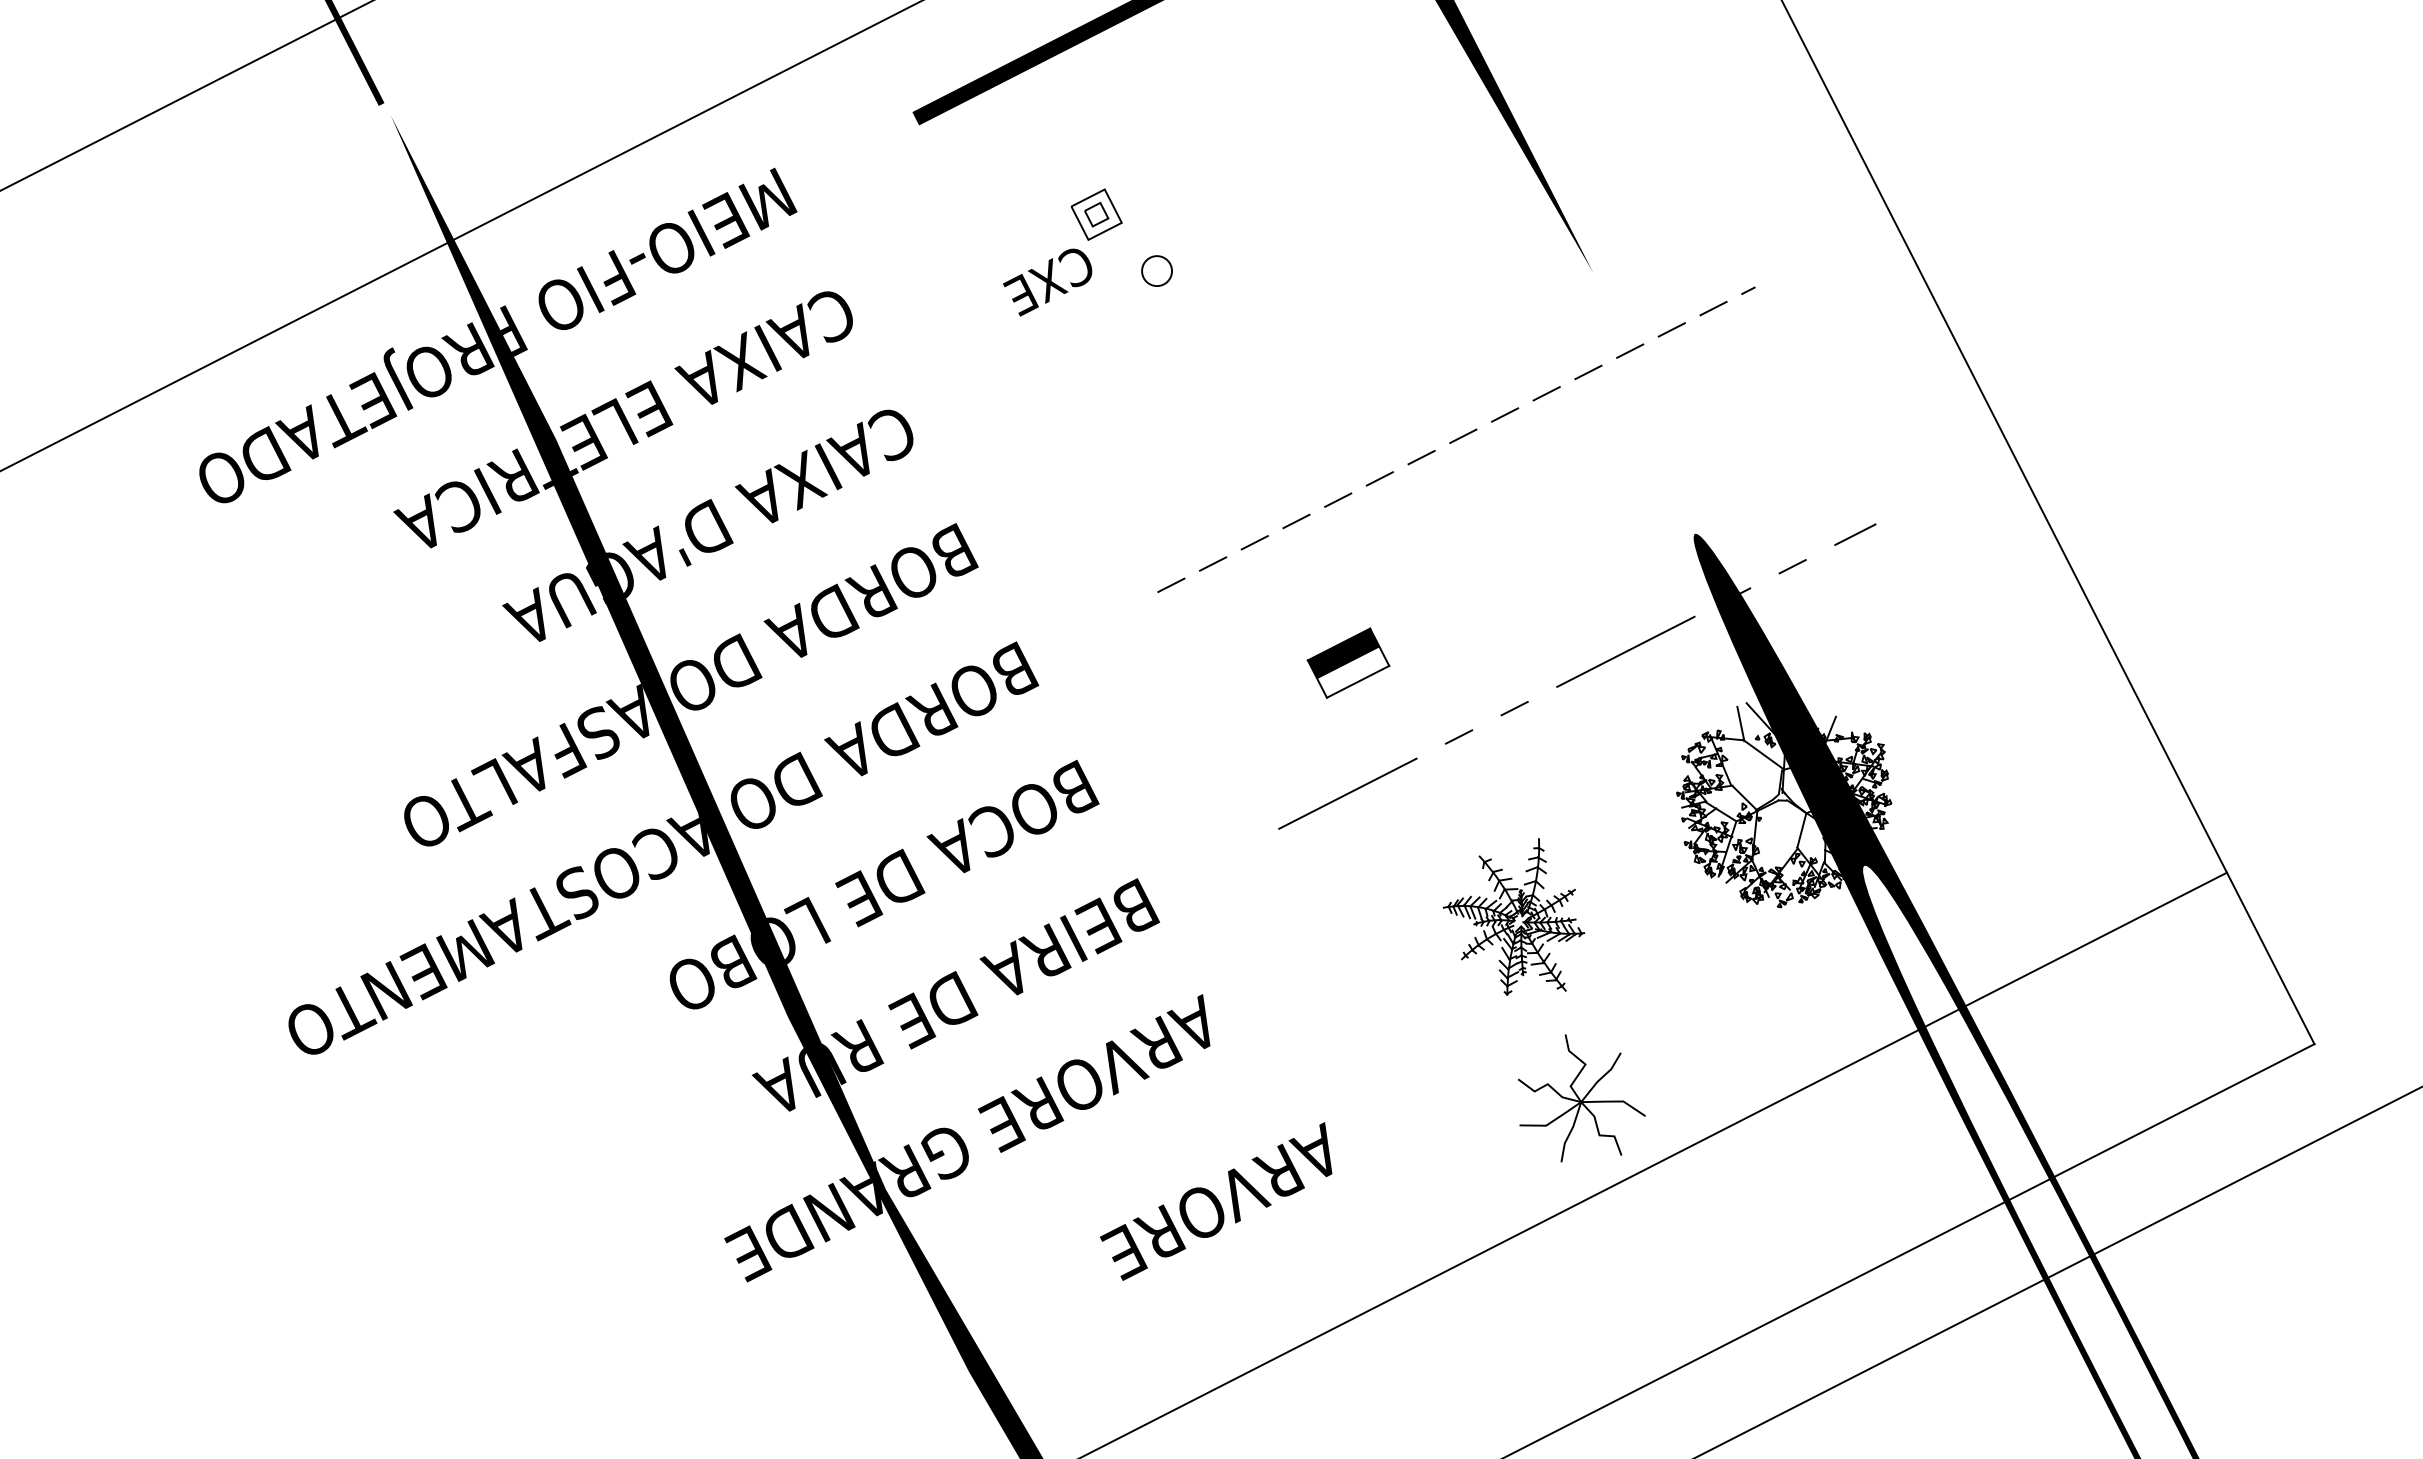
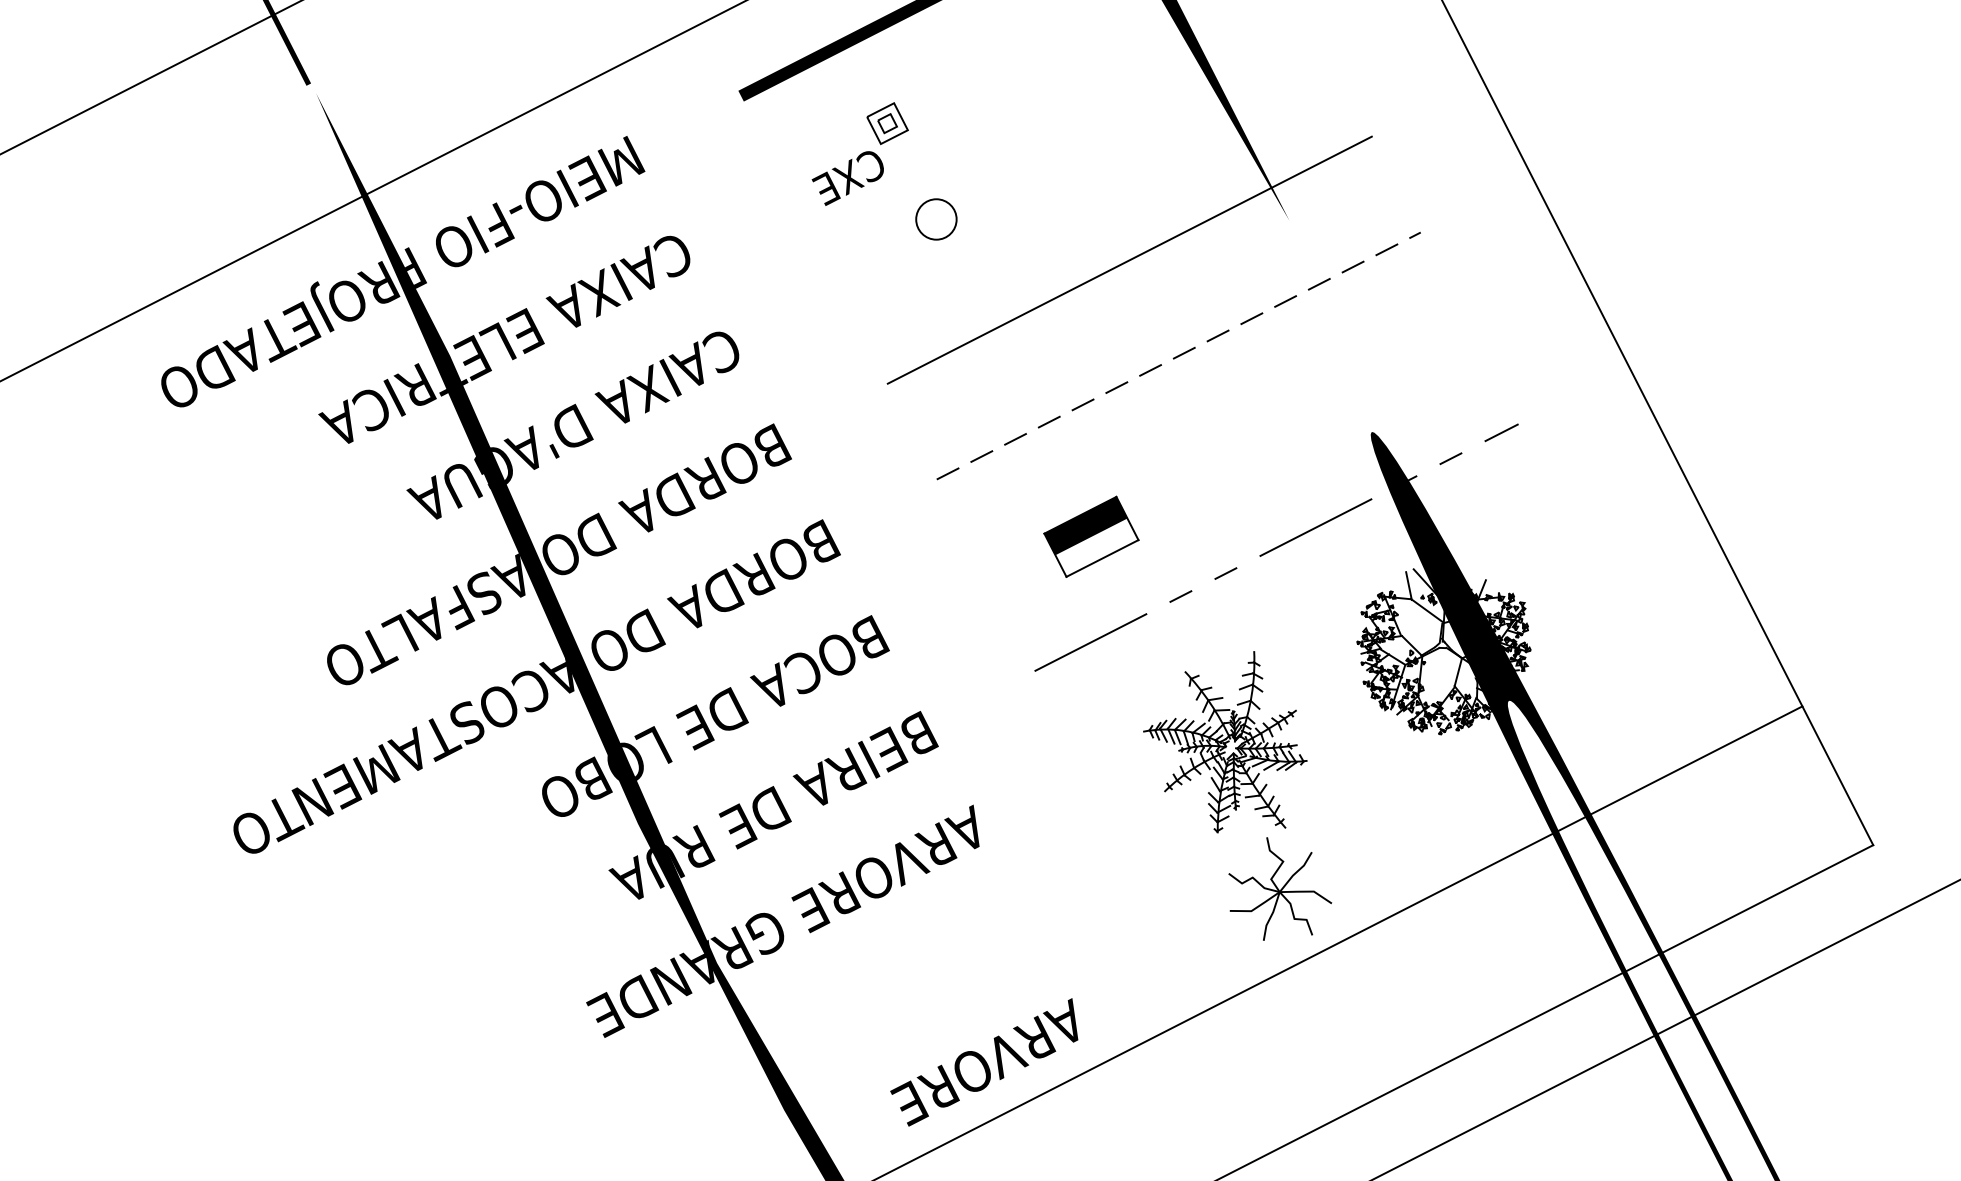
part: (1062, 252) -> (859, 154), moved
circle: (1157, 271) -> (936, 219), size x1.67
line: (1395, 321) -> (1129, 260), added
part: (1348, 662) -> (1091, 536), size x1.43
part: (1513, 916) -> (1224, 741), size x1.43
text: (1216, 1201) -> (984, 1062), moved

